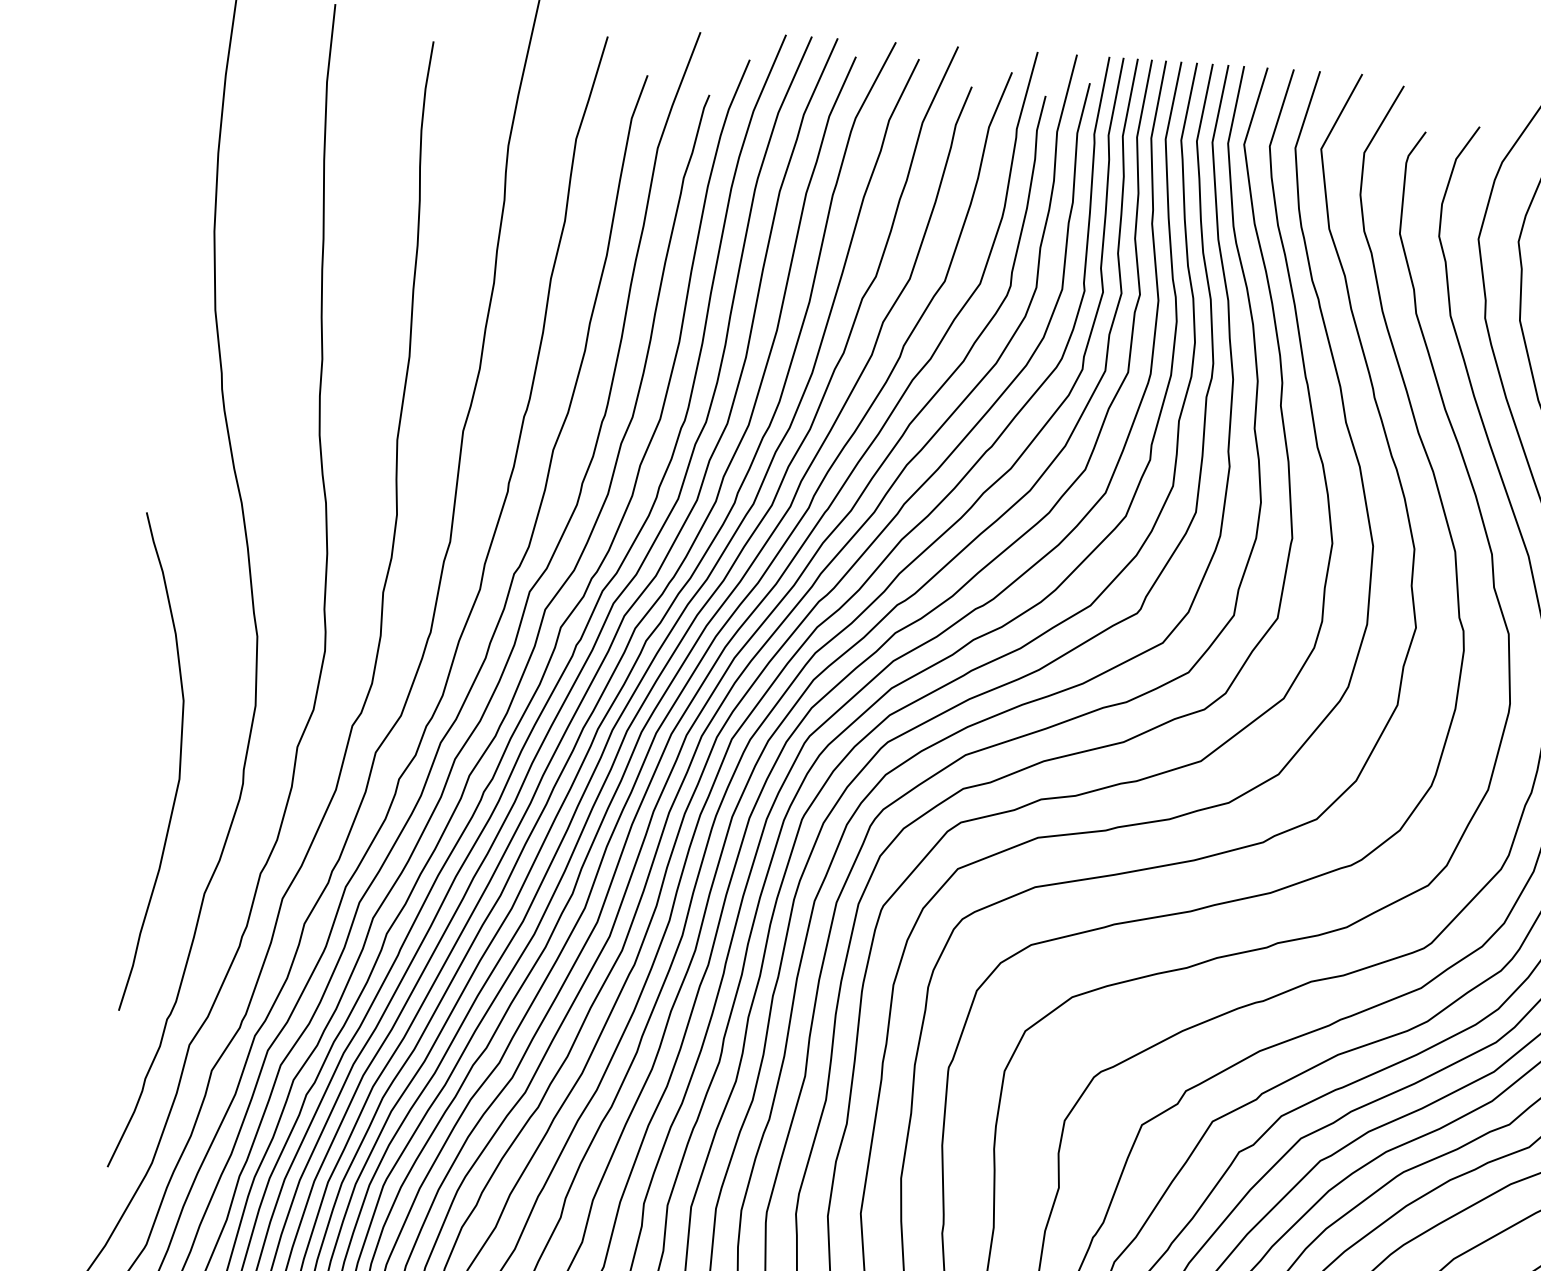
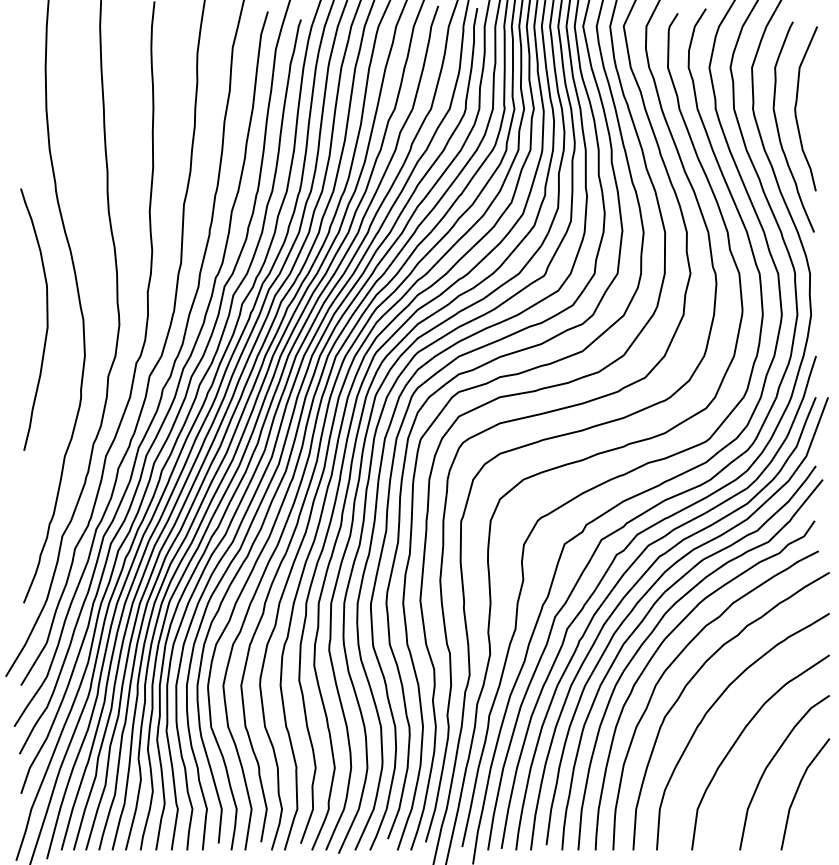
curve: (178, 764) -> (46, 319), moved

